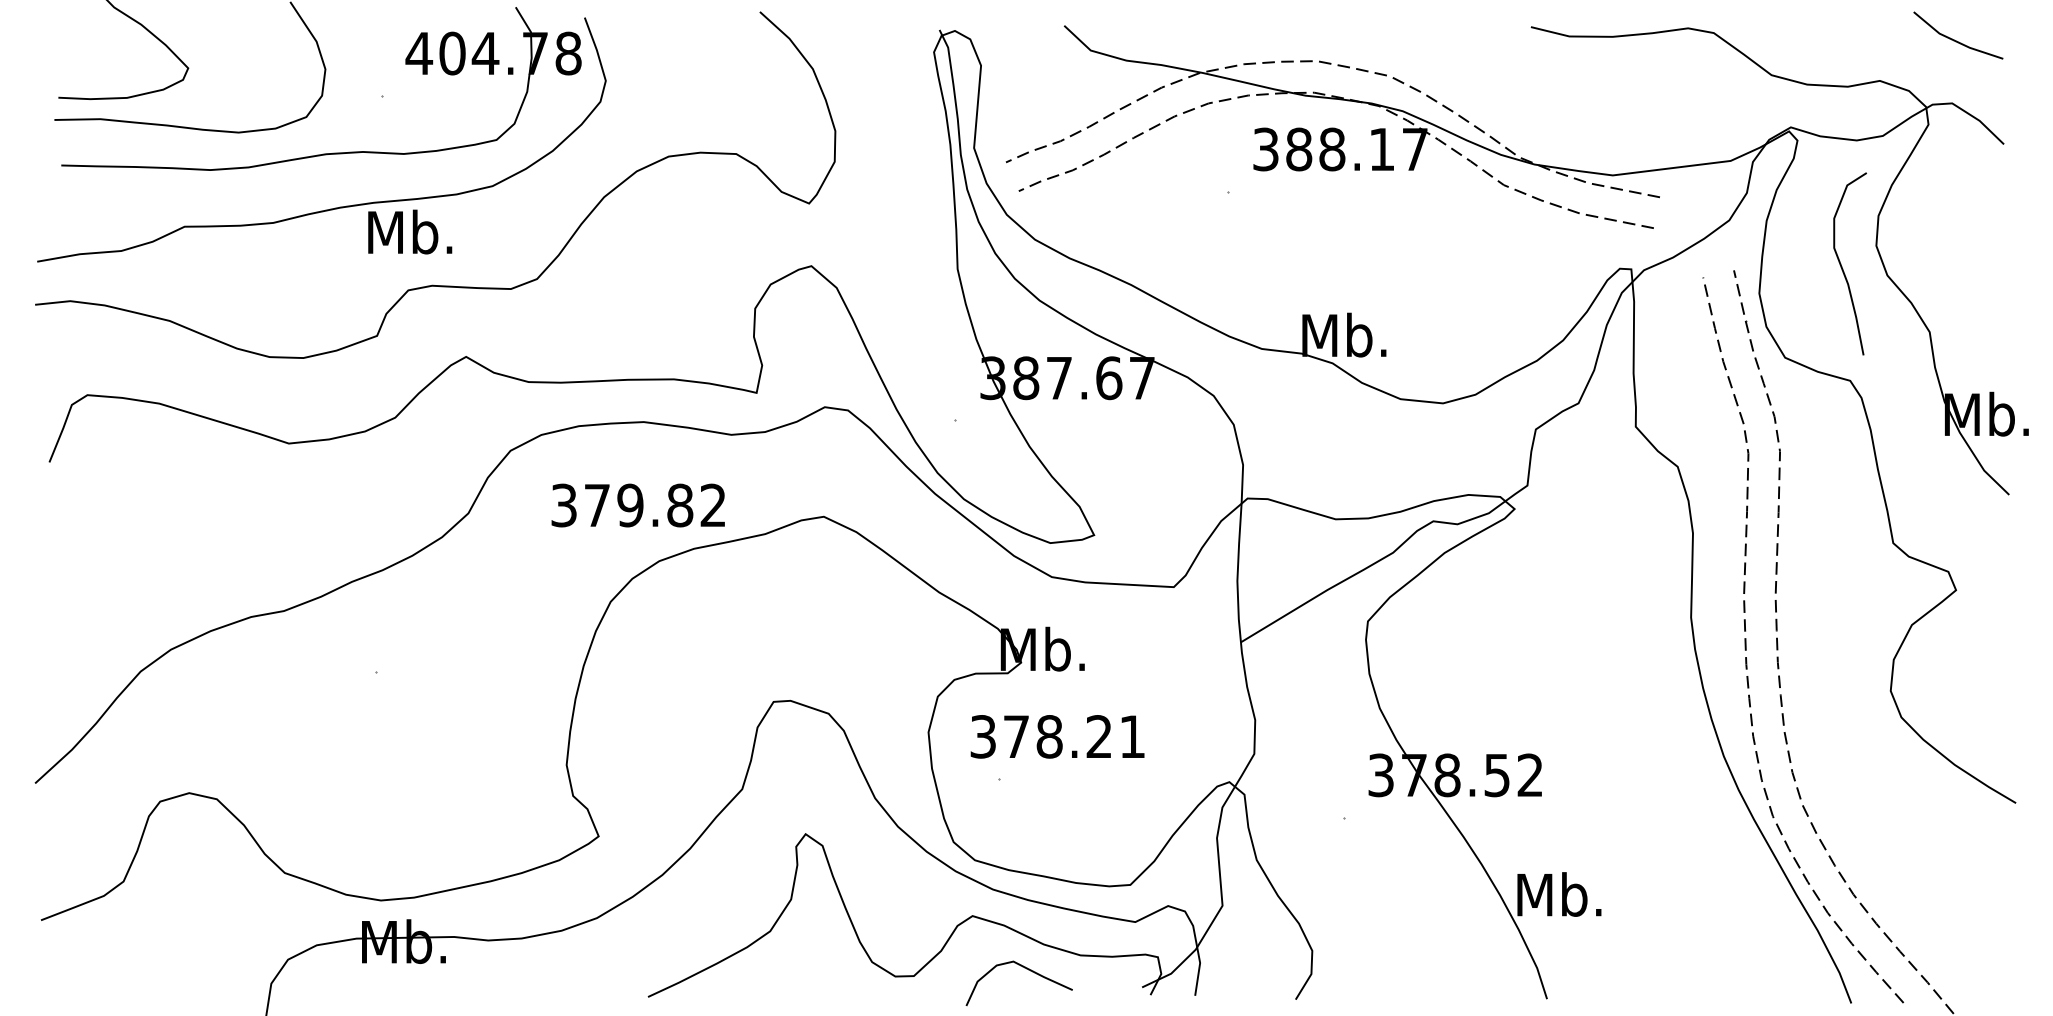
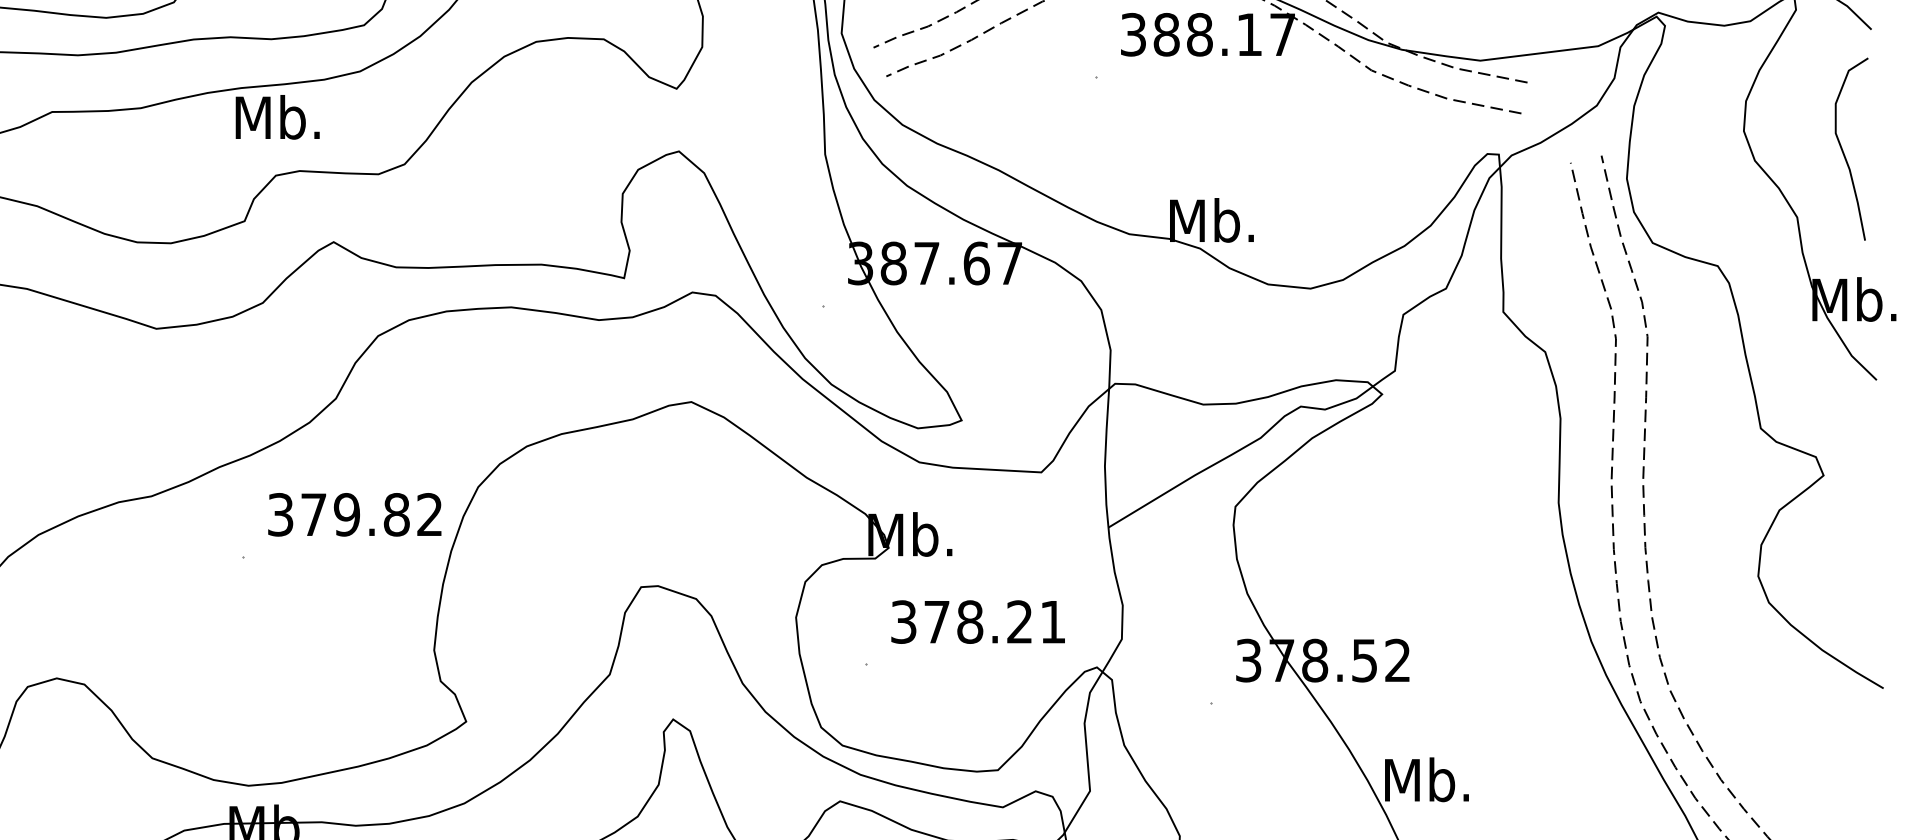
curve: (1842, 266) -> (1844, 151), moved
text: (637, 505) -> (354, 514), moved
text: (1057, 736) -> (978, 621), moved

